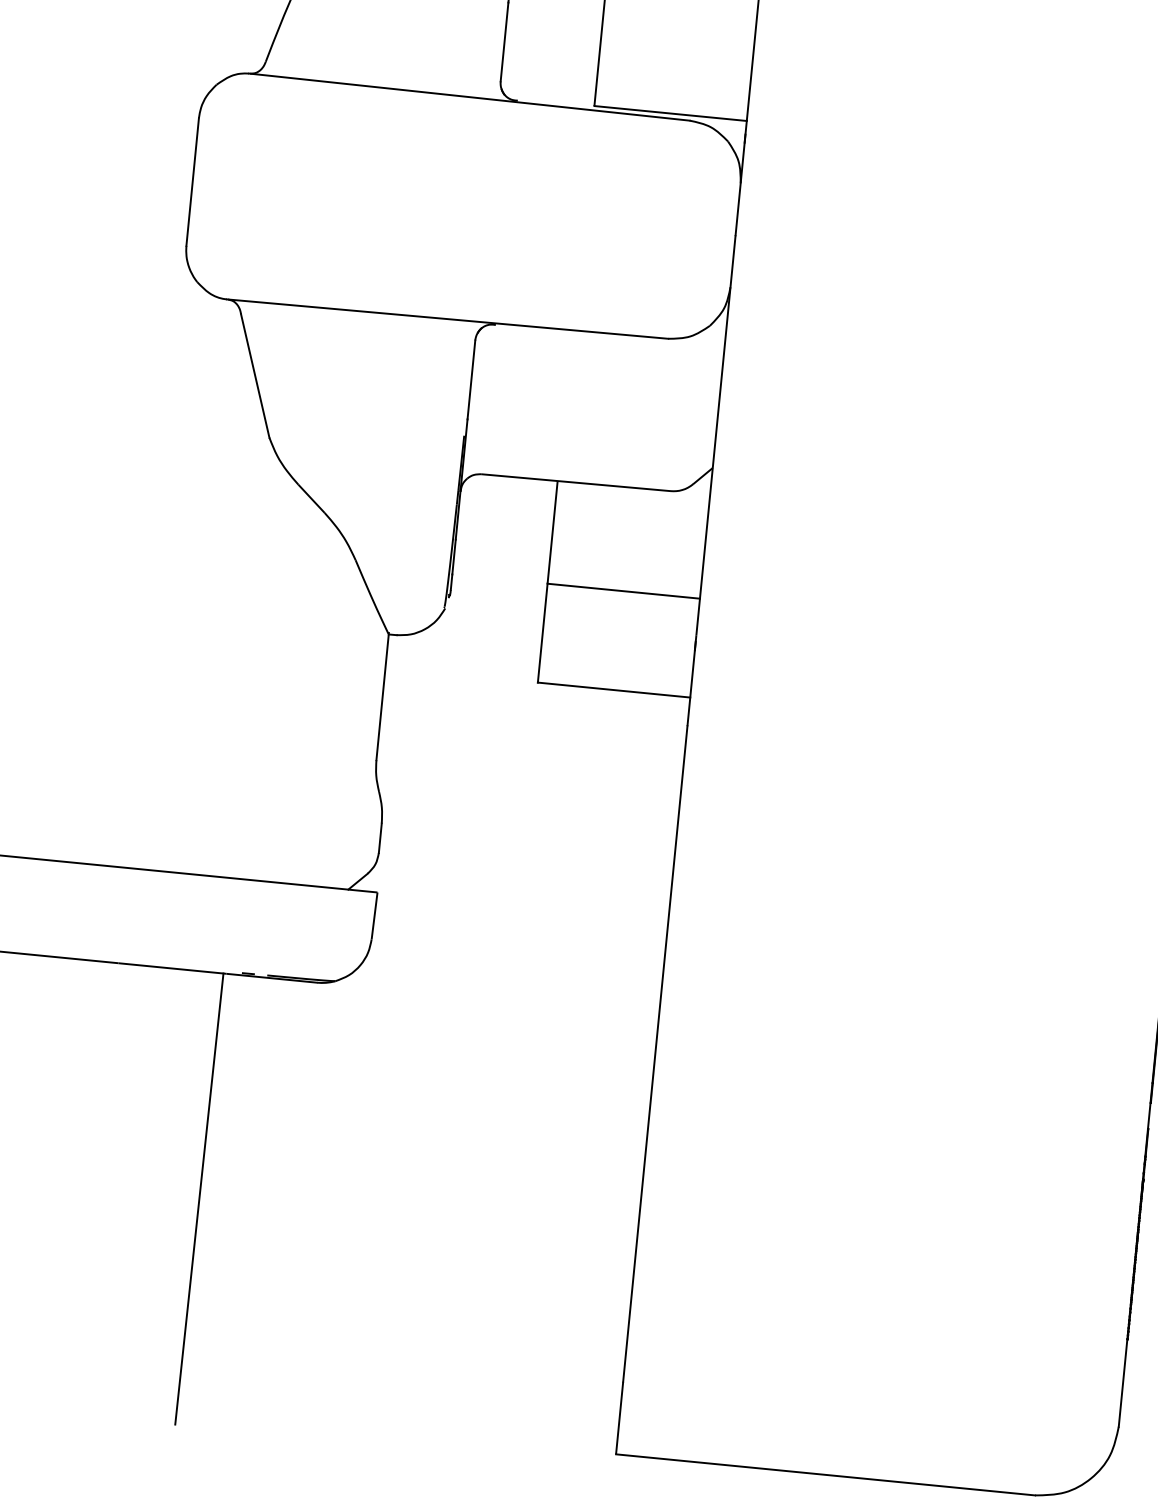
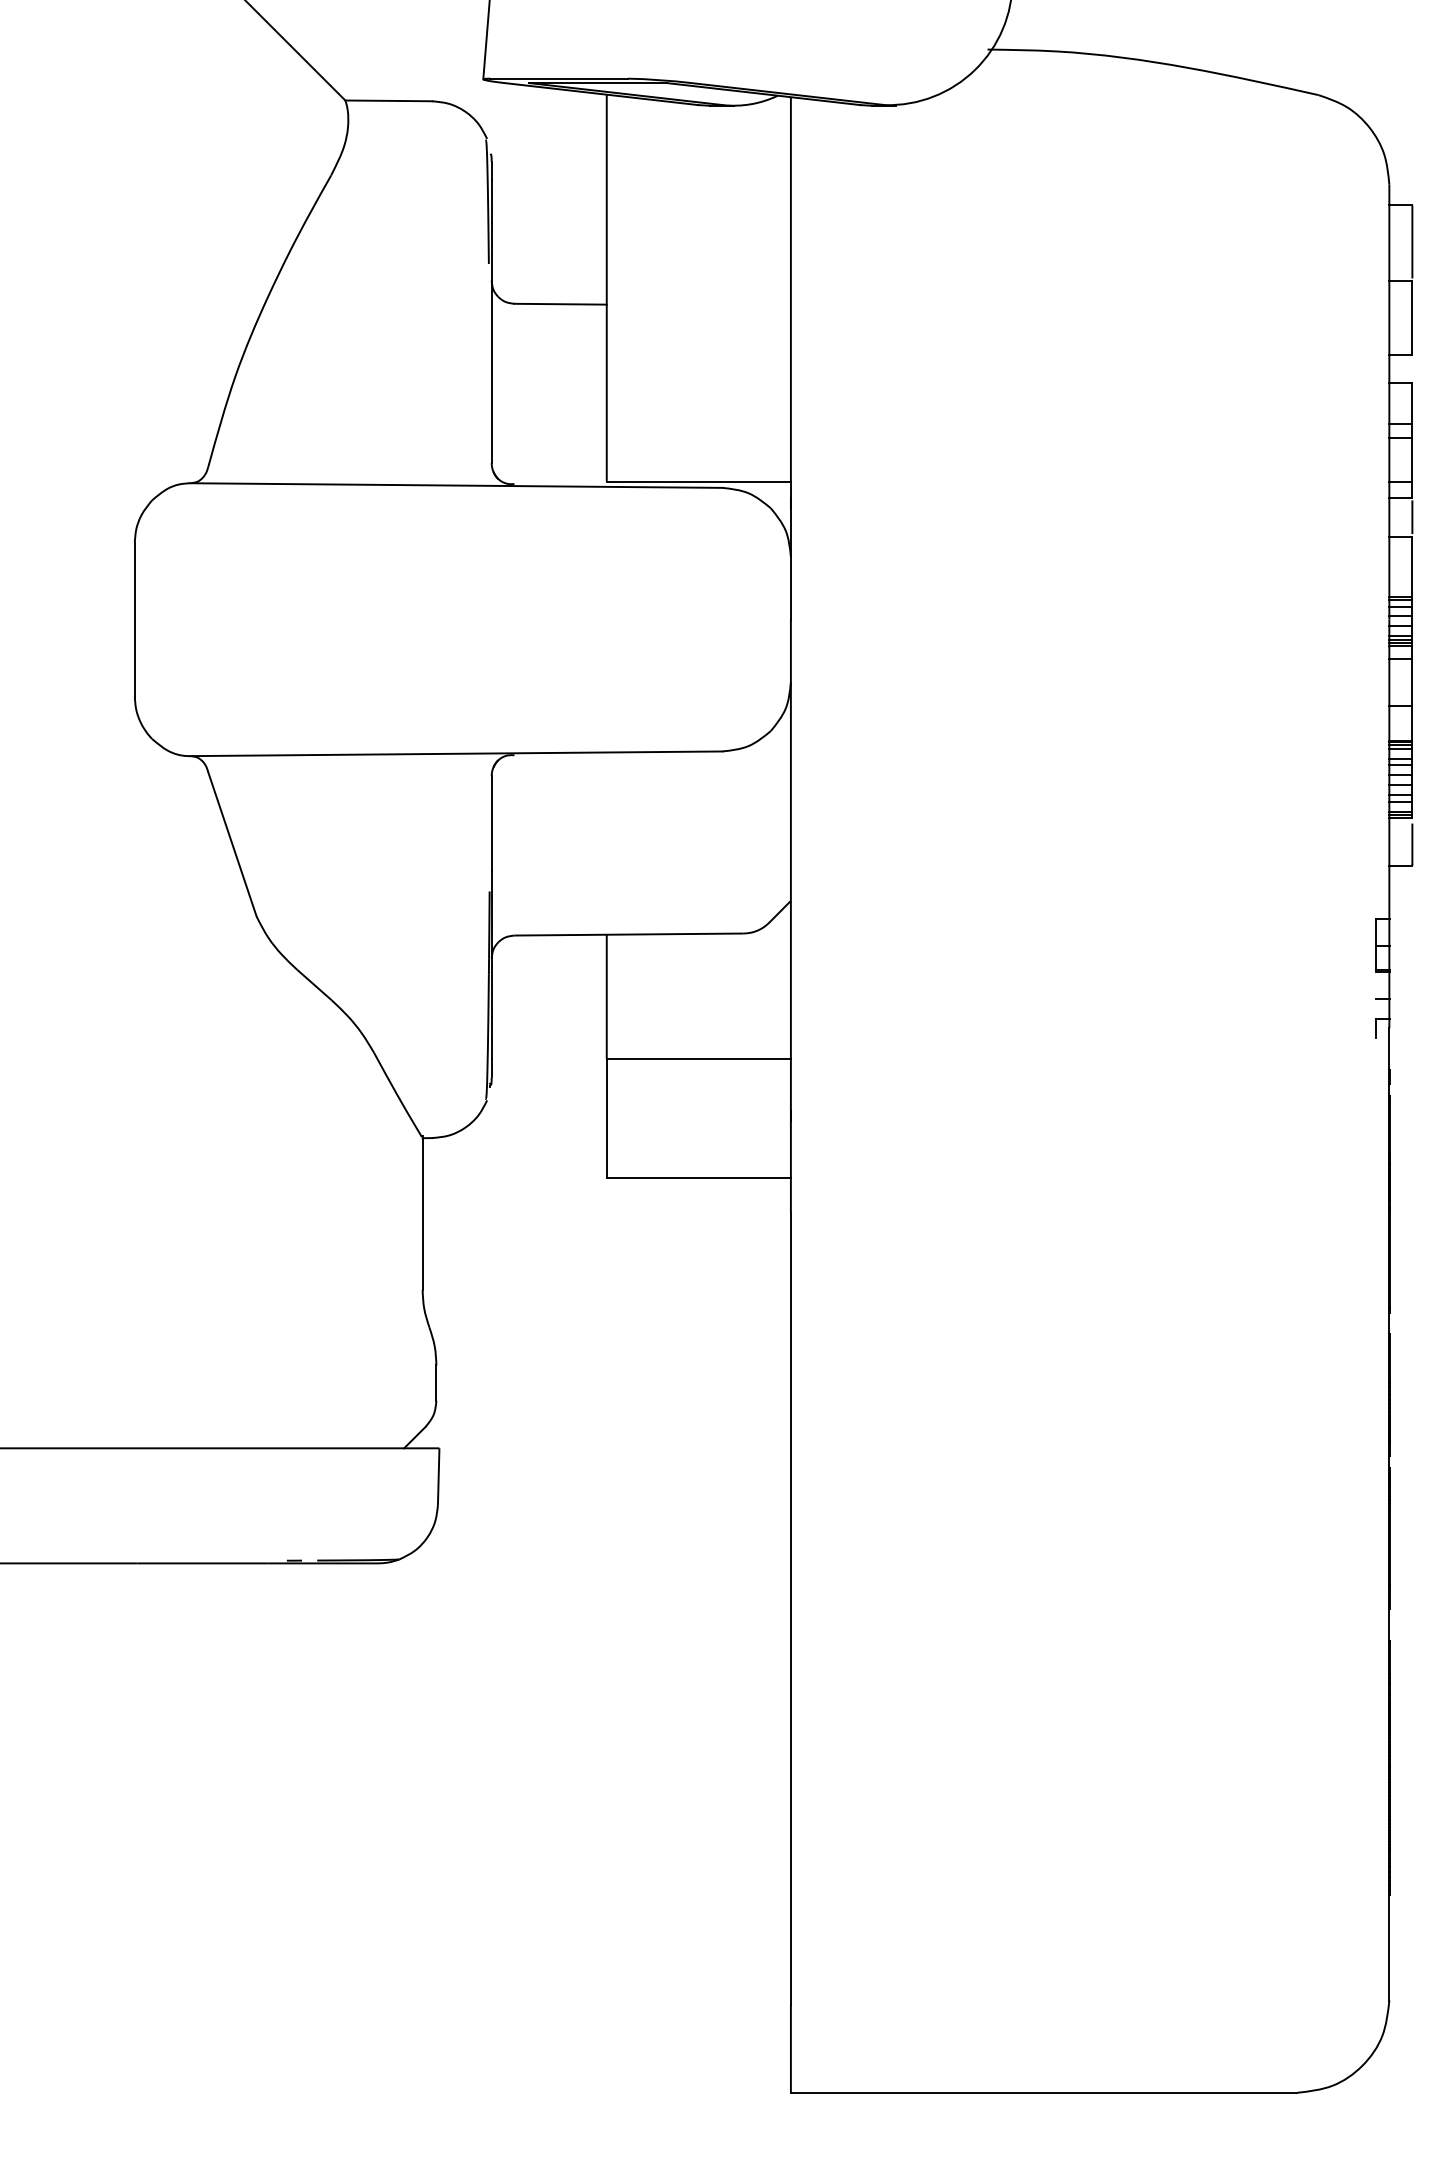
line: (198, 1198) -> (261, 1835), removed

